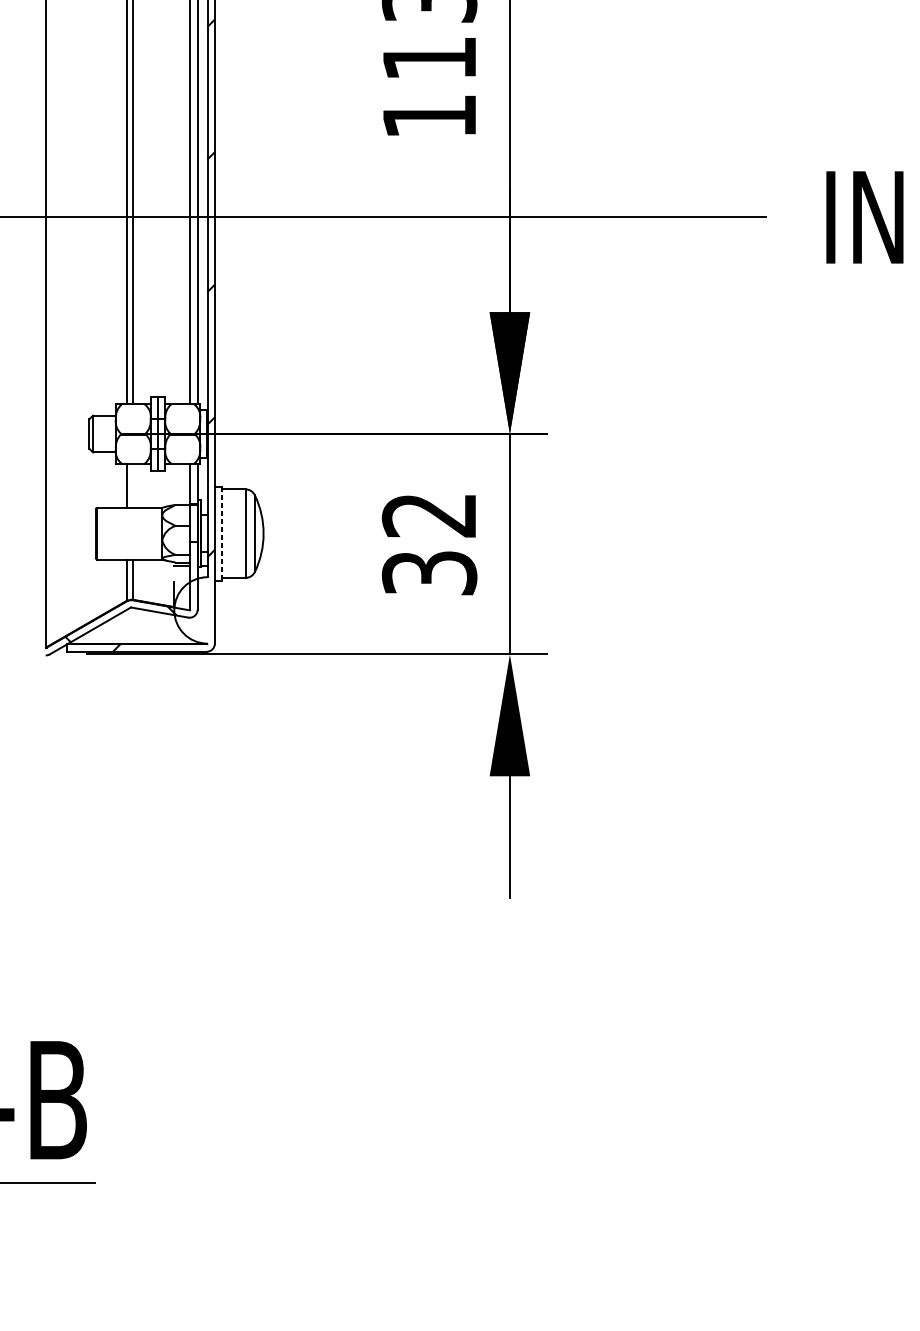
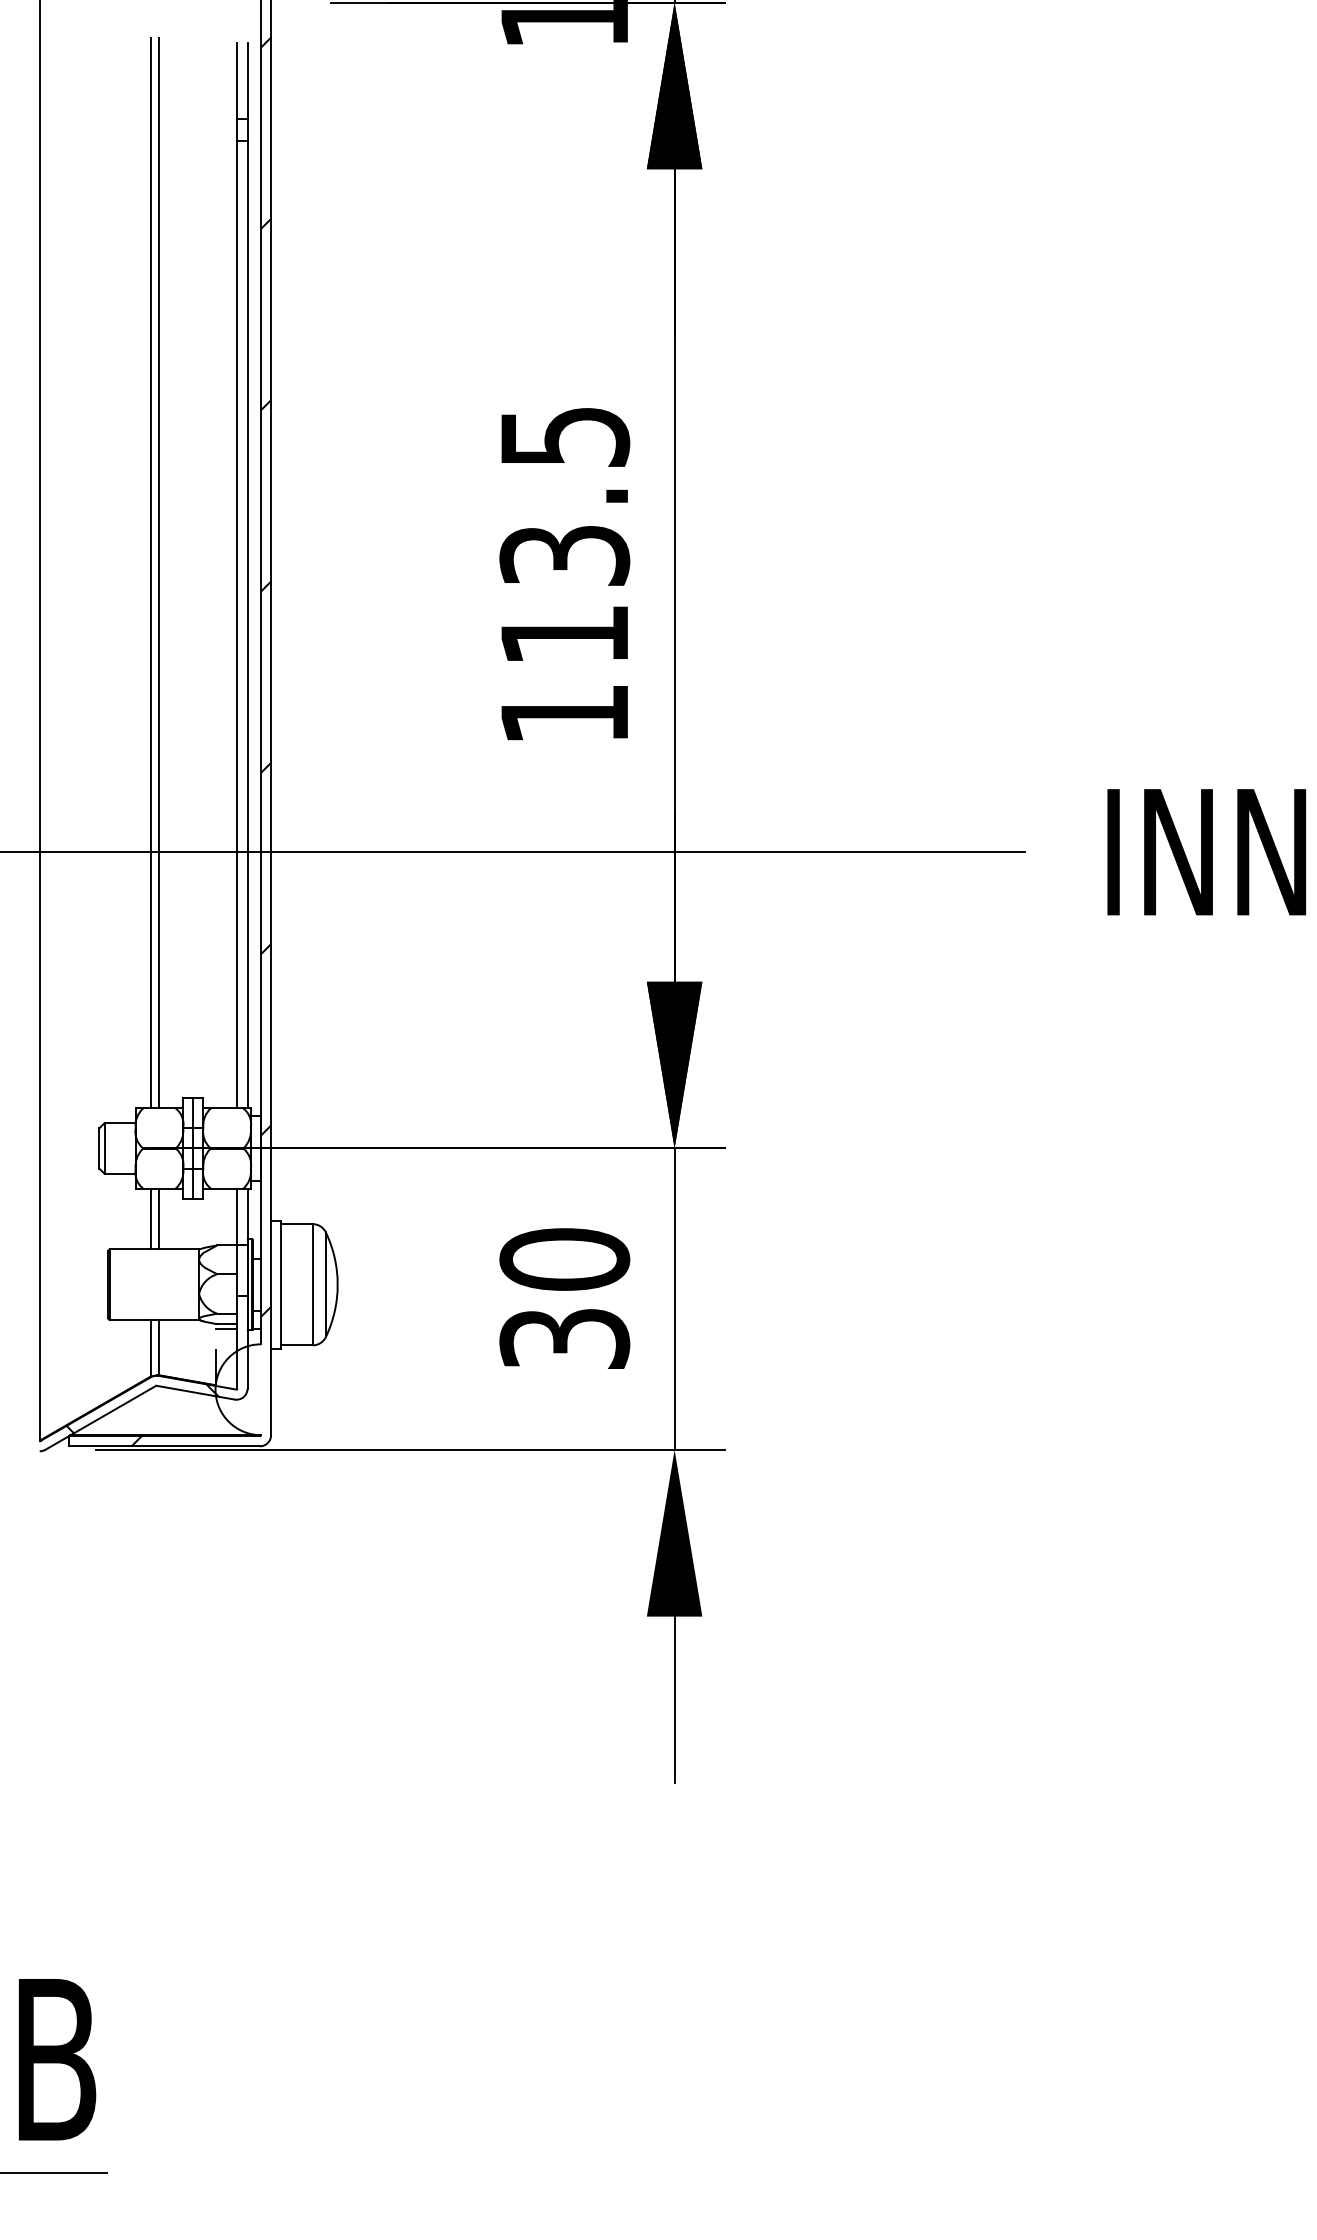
line: (132, 485) -> (158, 1218), added
text: (429, 515) -> (564, 1259), 32 -> 30
line: (222, 534) -> (281, 1285), dashed -> solid

